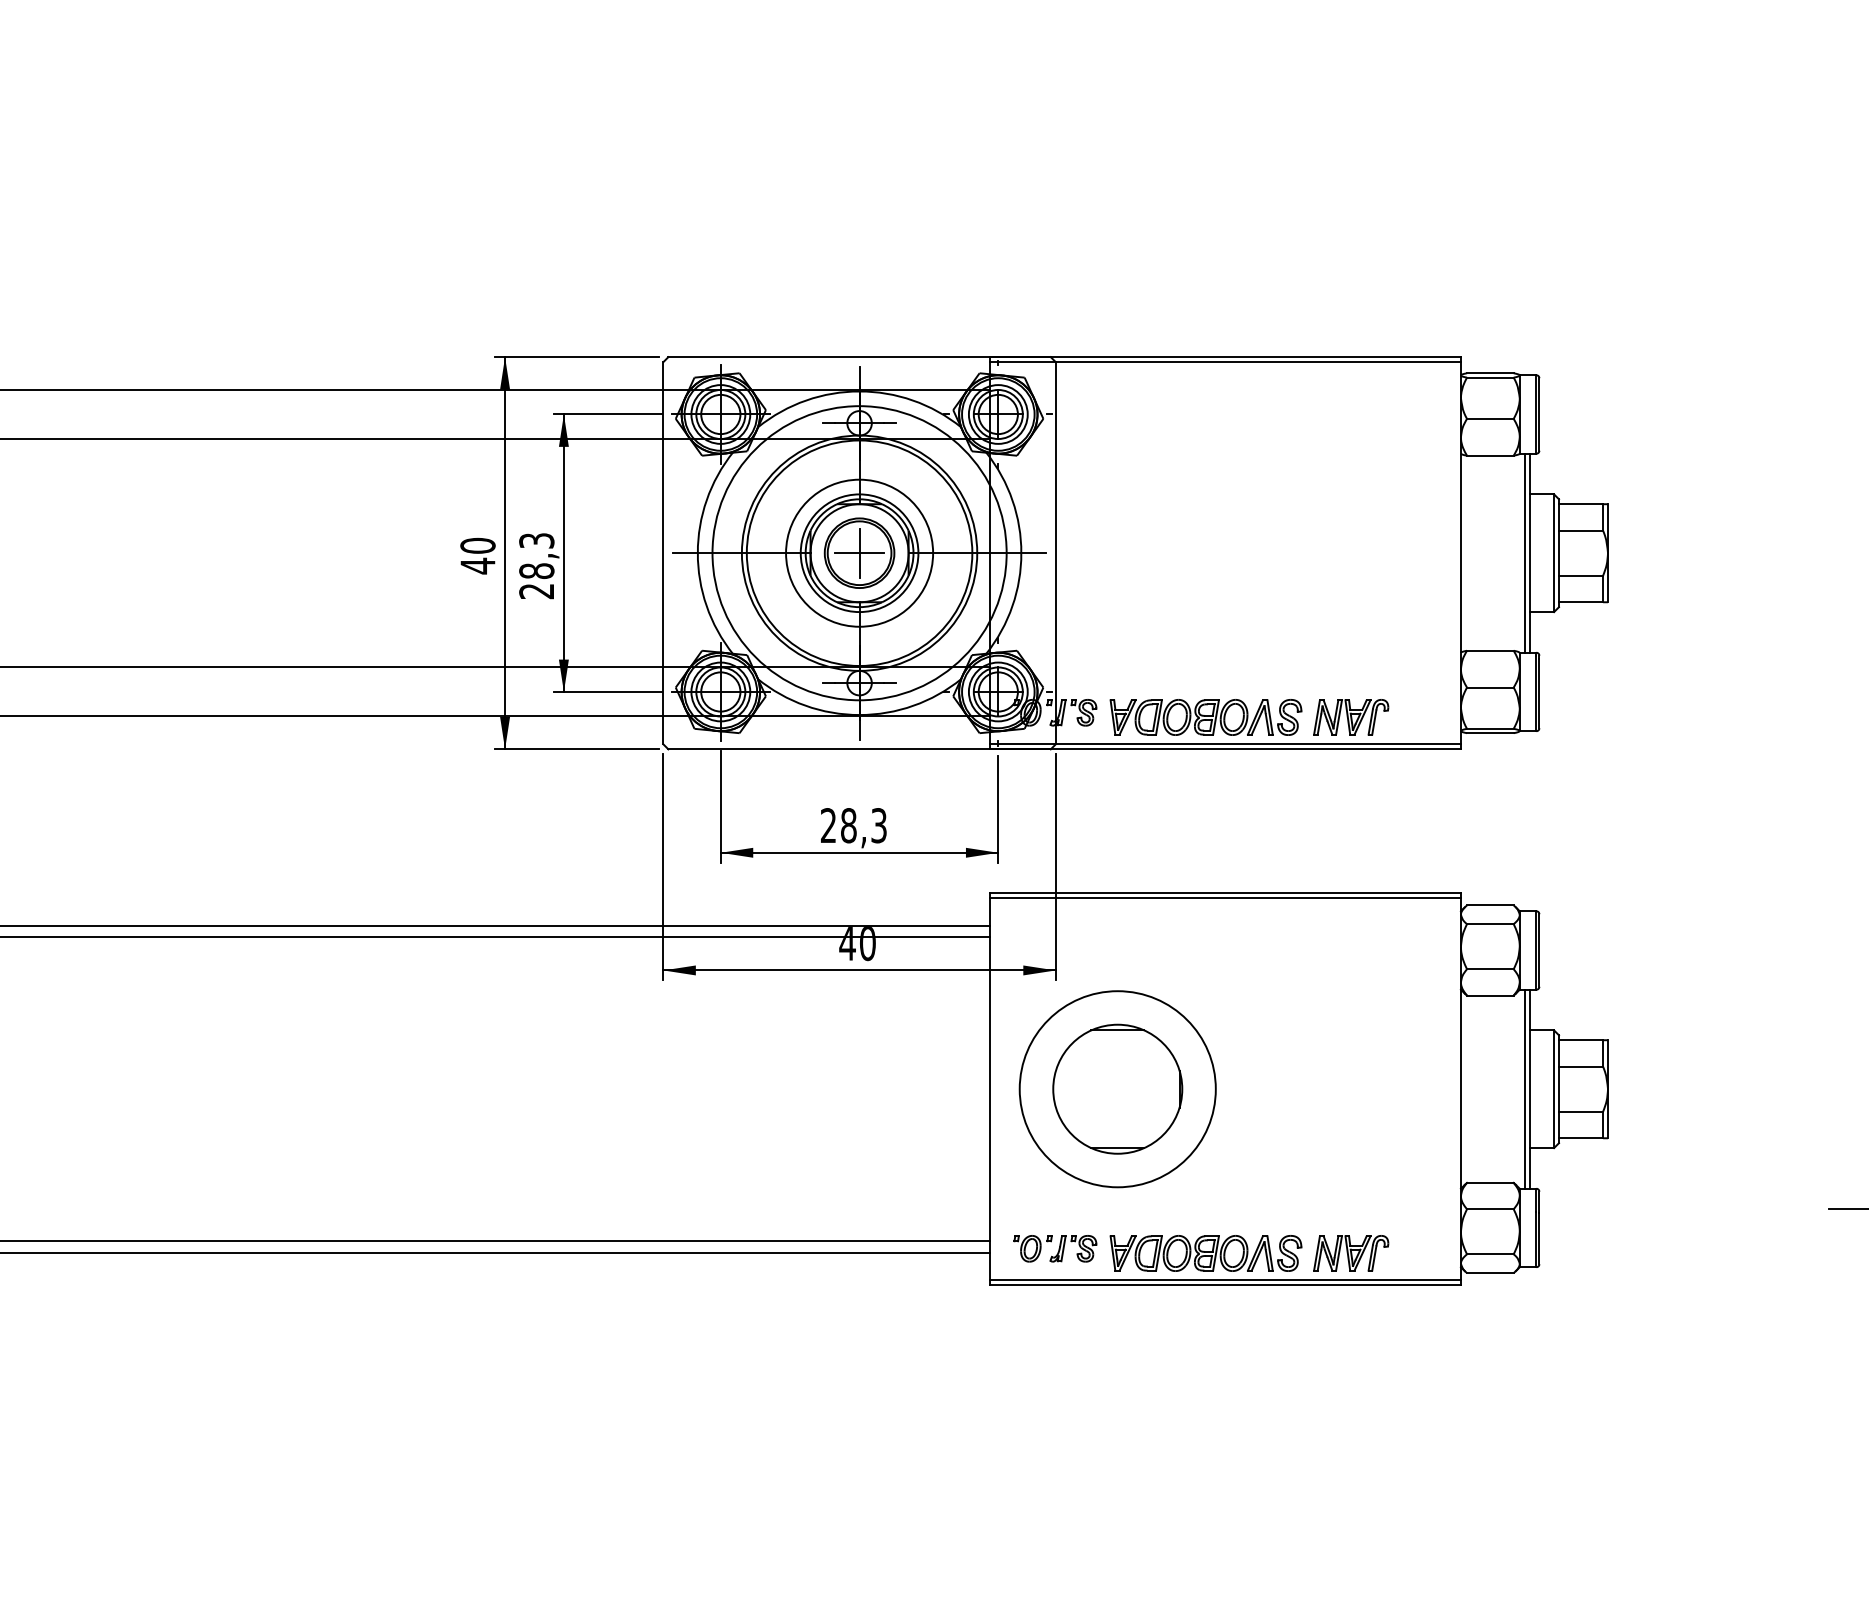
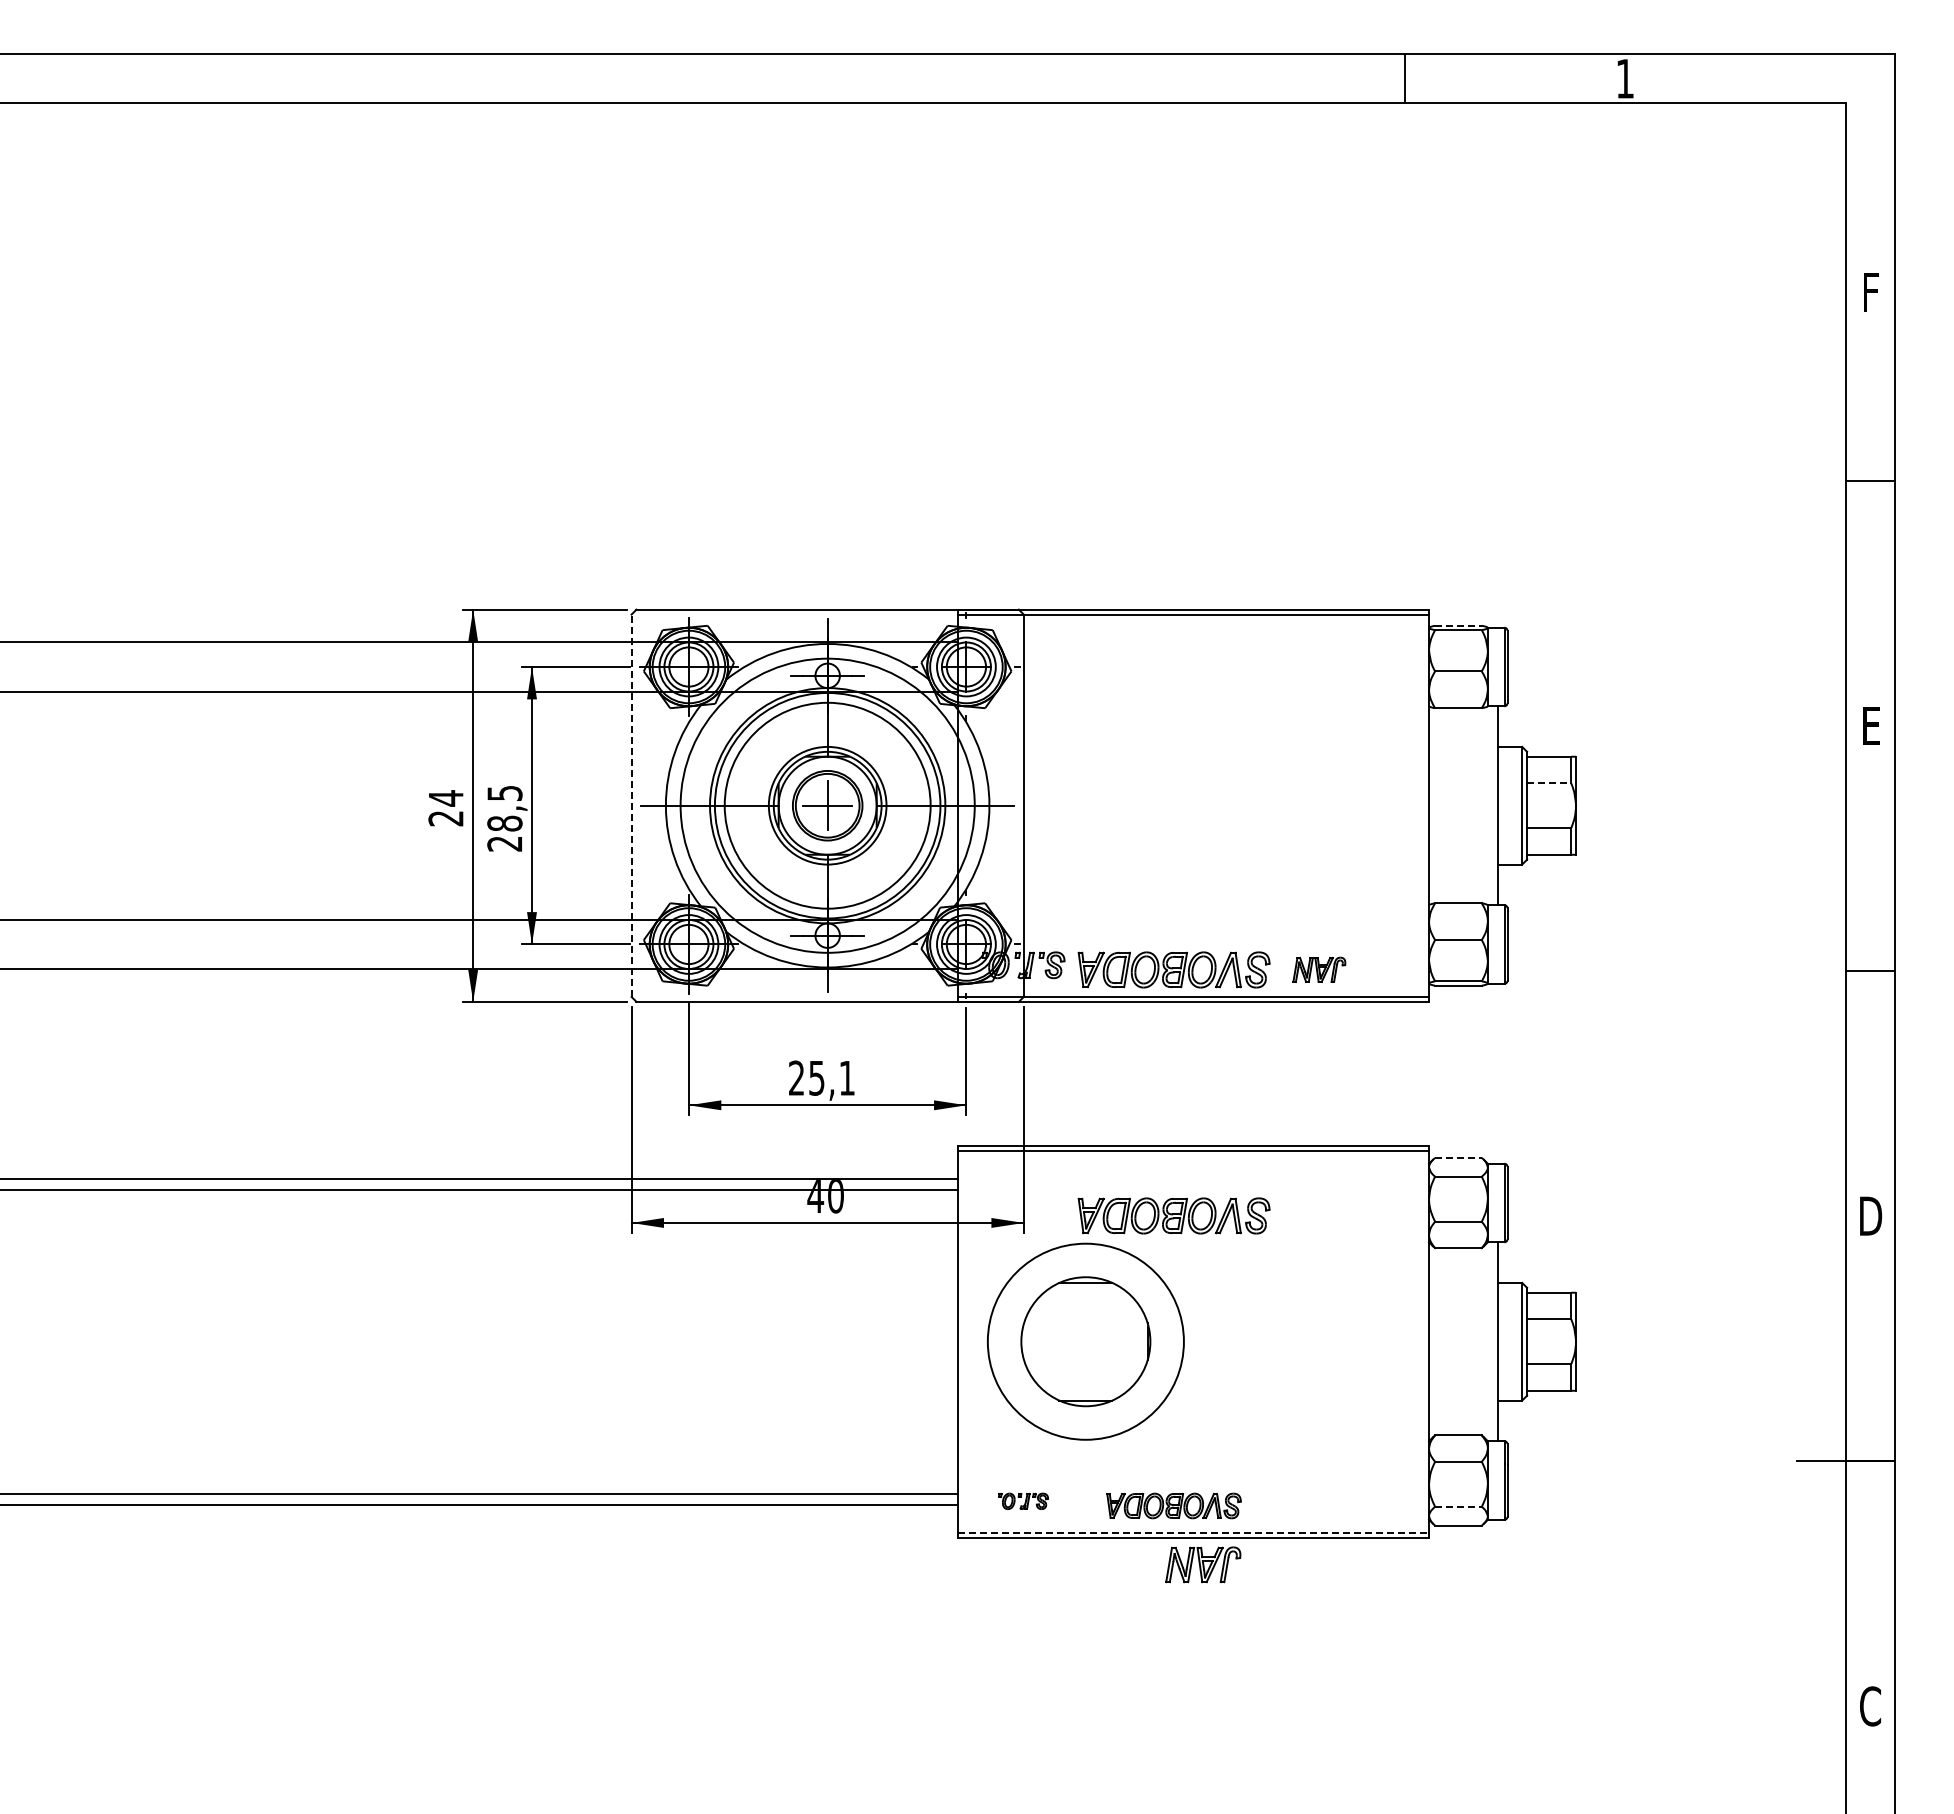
line: (1490, 372) -> (1458, 625), solid -> dashed
line: (1581, 530) -> (1549, 783), solid -> dashed
text: (536, 539) -> (504, 792), 28,3 -> 28,5
line: (663, 552) -> (631, 805), solid -> dashed
circle: (859, 552) -> (827, 805), size x1.4
line: (1524, 552) -> (1492, 805), removed
text: (477, 555) -> (445, 808), 40 -> 24
part: (1351, 716) -> (1319, 969), size x0.7
text: (863, 824) -> (831, 1077), 28,3 -> 25,1
line: (1490, 904) -> (1458, 1157), solid -> dashed
part: (1205, 962) -> (1173, 1215), added
line: (1524, 1088) -> (1492, 1341), removed
part: (1055, 1248) -> (1023, 1501), size x0.6
part: (1205, 1252) -> (1173, 1505), size x0.7
part: (1351, 1252) -> (1203, 1564), moved
line: (1490, 1253) -> (1458, 1506), solid -> dashed
line: (1226, 1279) -> (1194, 1532), solid -> dashed

